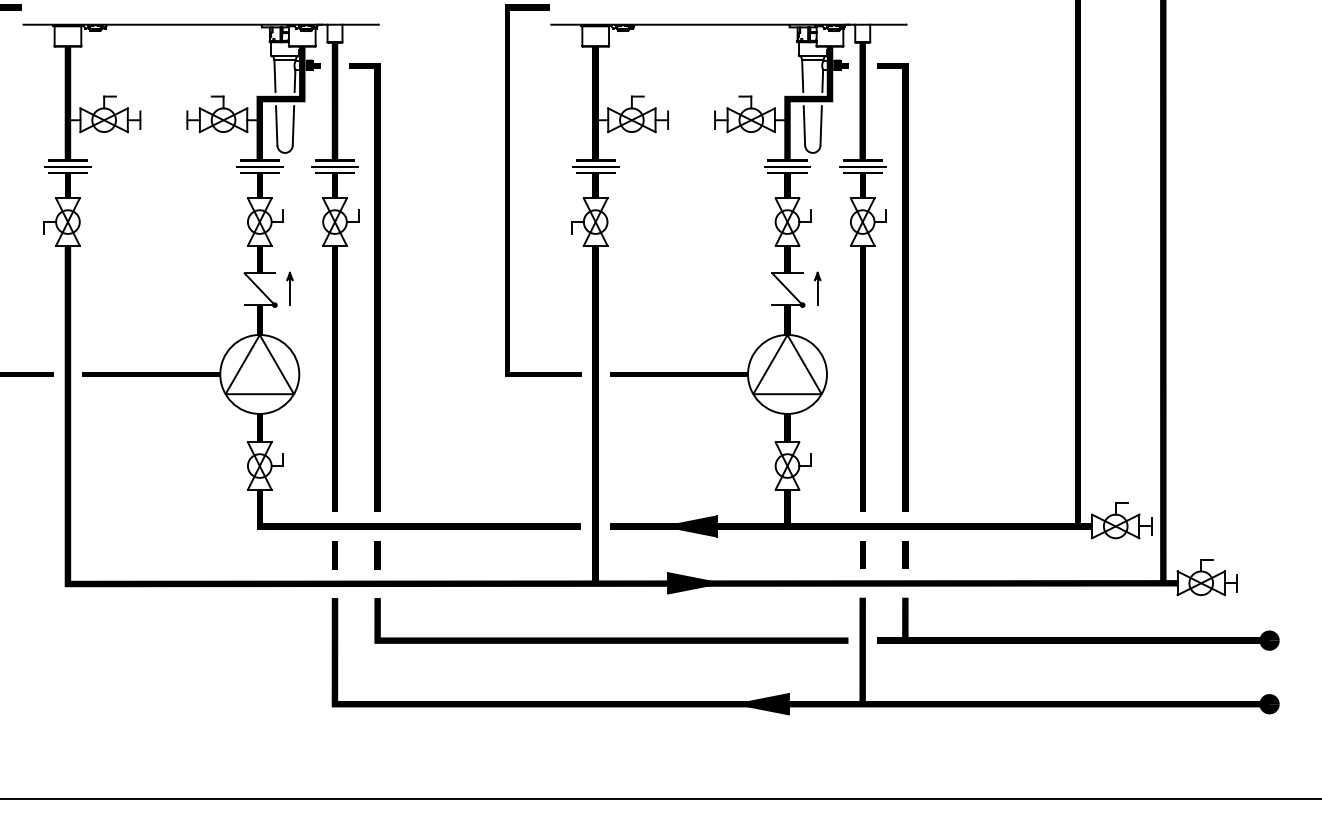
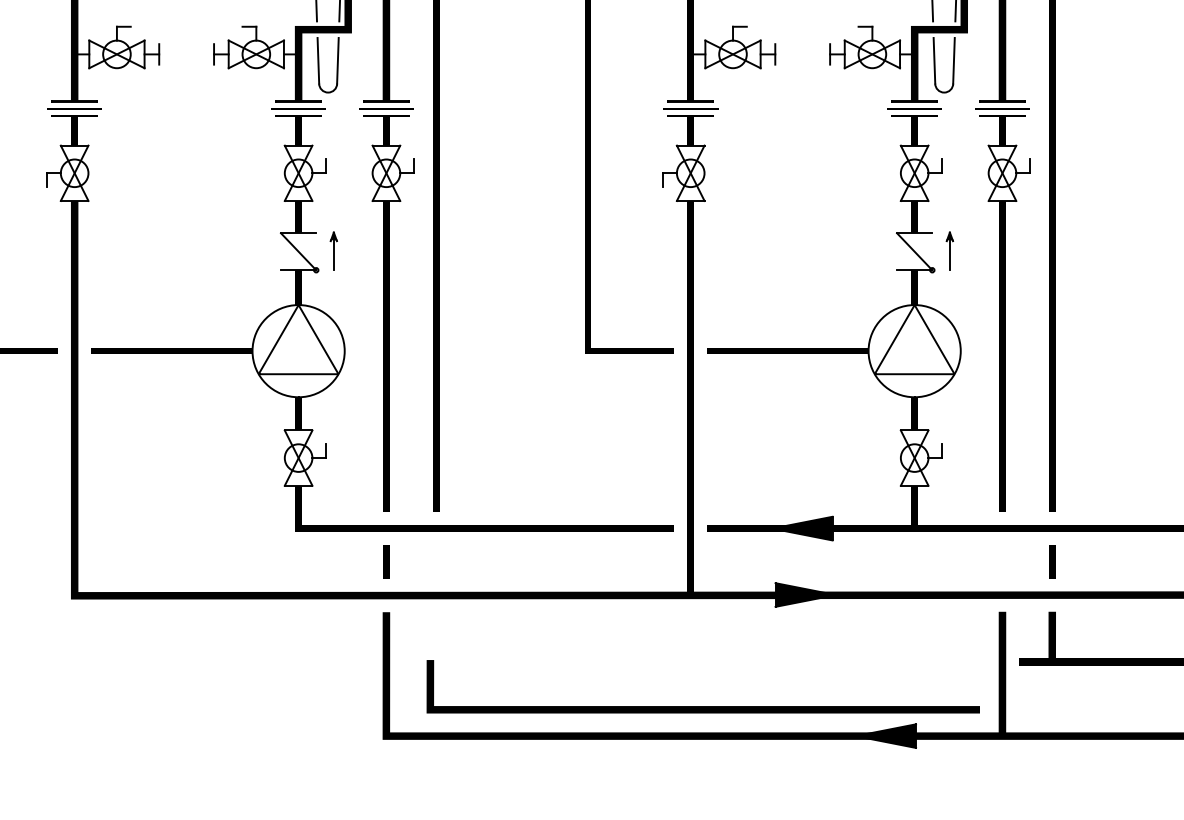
line: (862, 554) -> (1002, 561), removed
line: (377, 555) -> (436, 562), removed
line: (611, 637) -> (703, 706), moved

